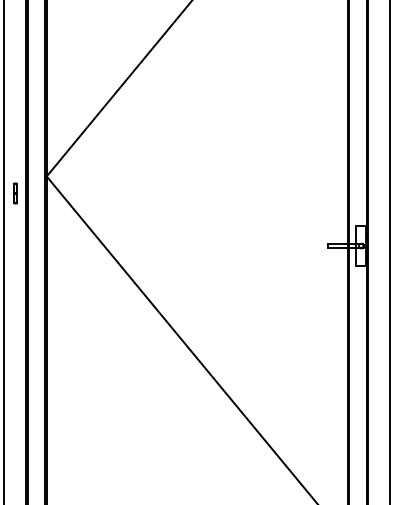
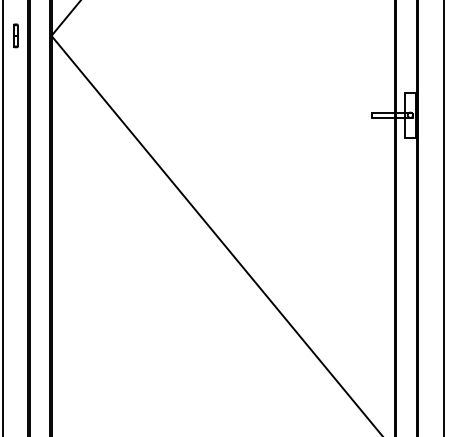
line: (15, 193) -> (15, 35), moved

